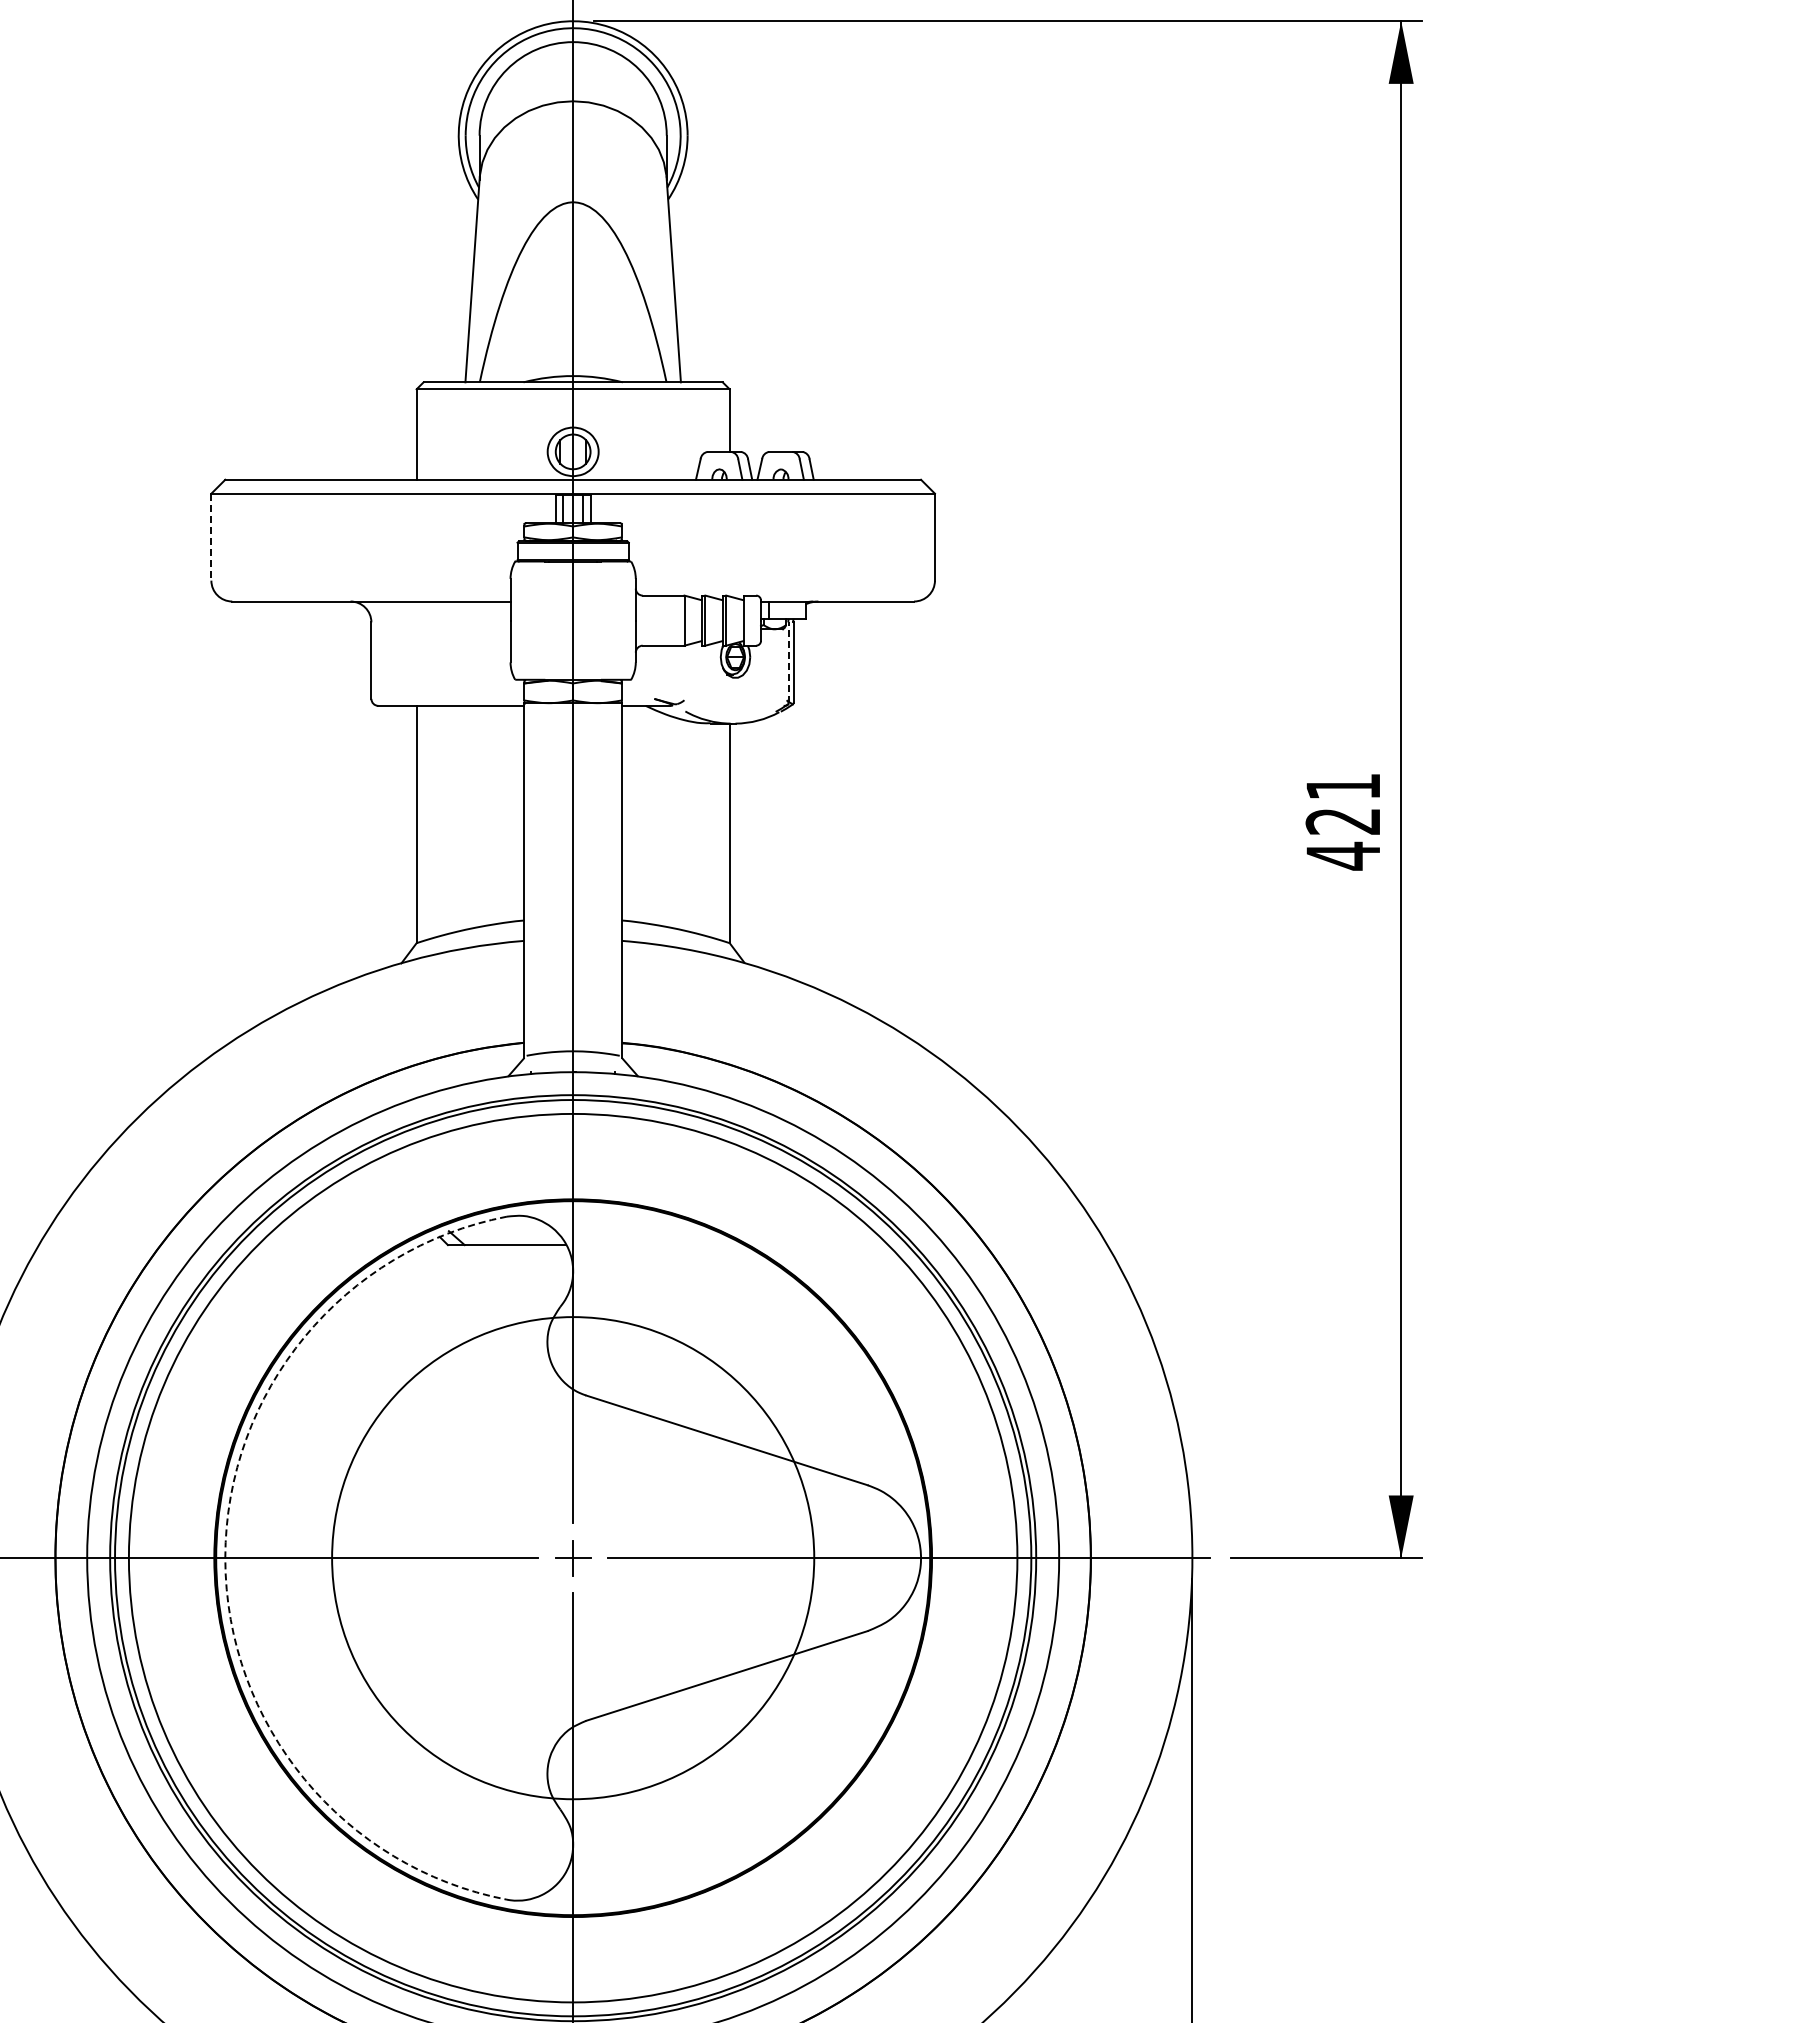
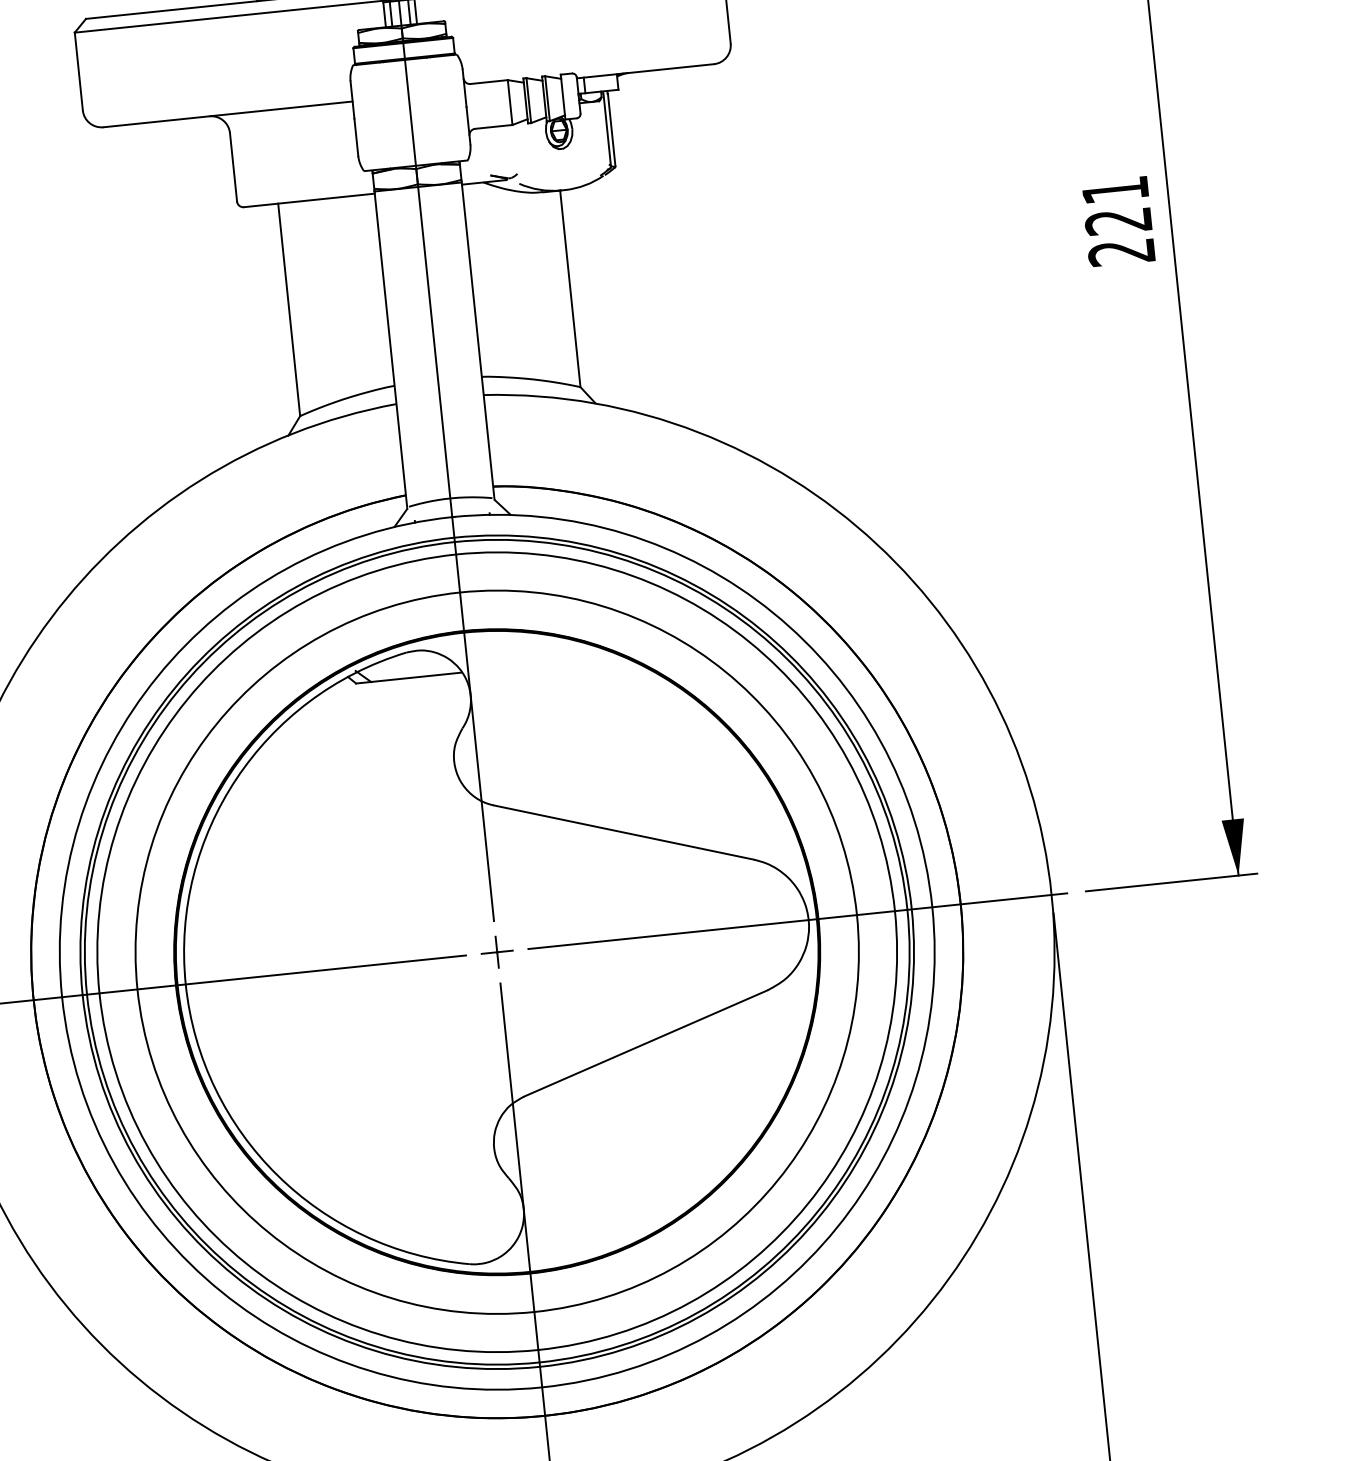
line: (211, 537) -> (78, 71), dashed -> solid
line: (788, 662) -> (607, 130), dashed -> solid
text: (1342, 855) -> (1121, 251), 421 -> 221
circle: (572, 1557) -> (496, 951), size x1.67
arc: (225, 1558) -> (185, 984), dashed -> solid

